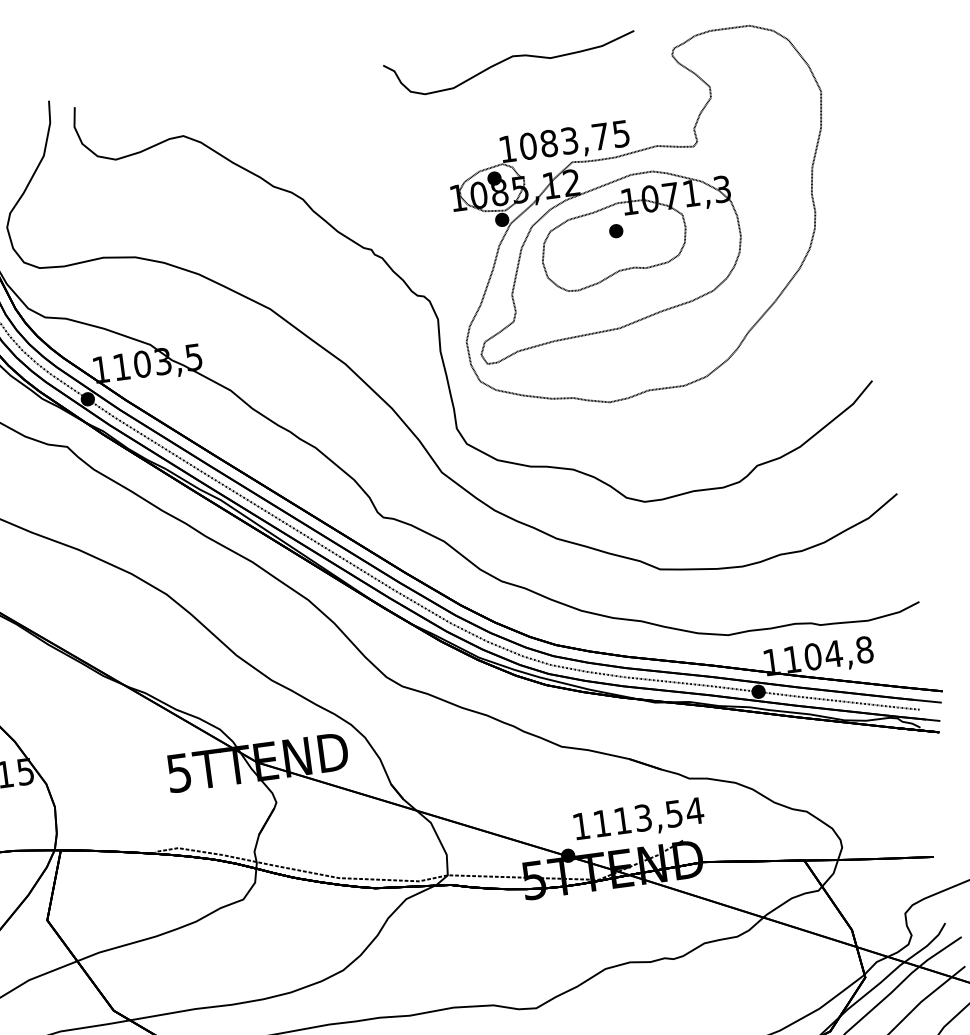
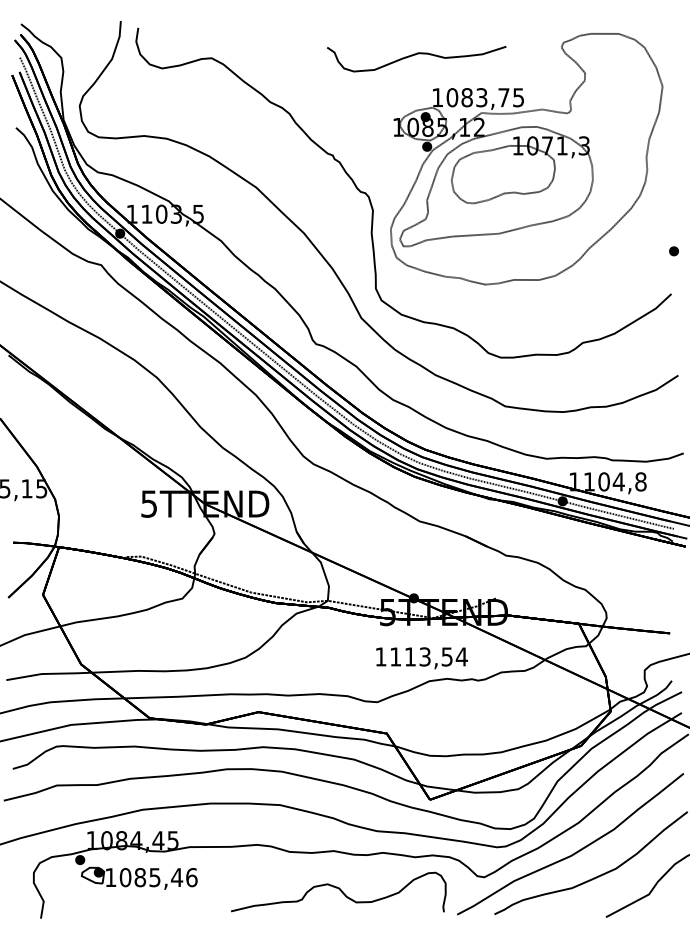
curve: (508, 60) -> (415, 55), moved
part: (615, 231) -> (673, 251), moved
text: (638, 820) -> (421, 658), moved

